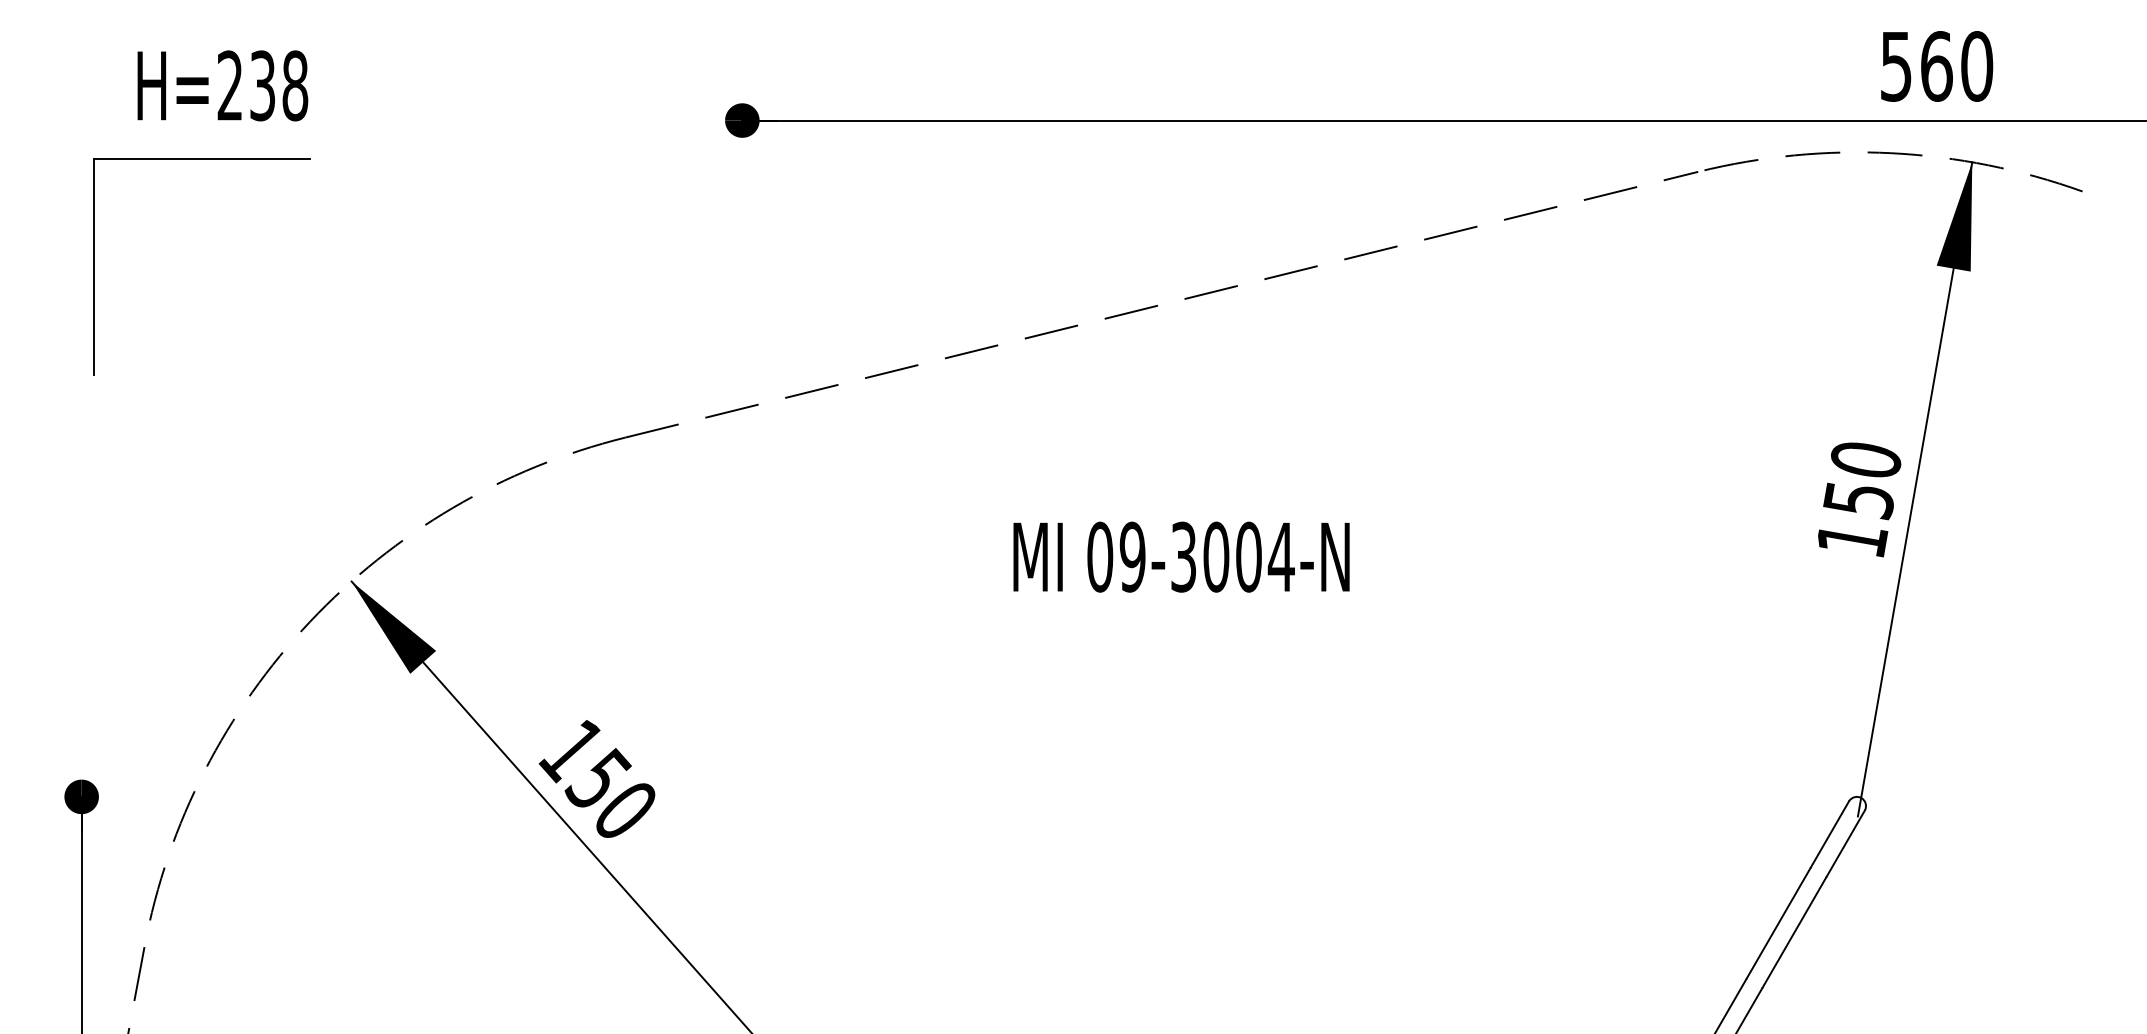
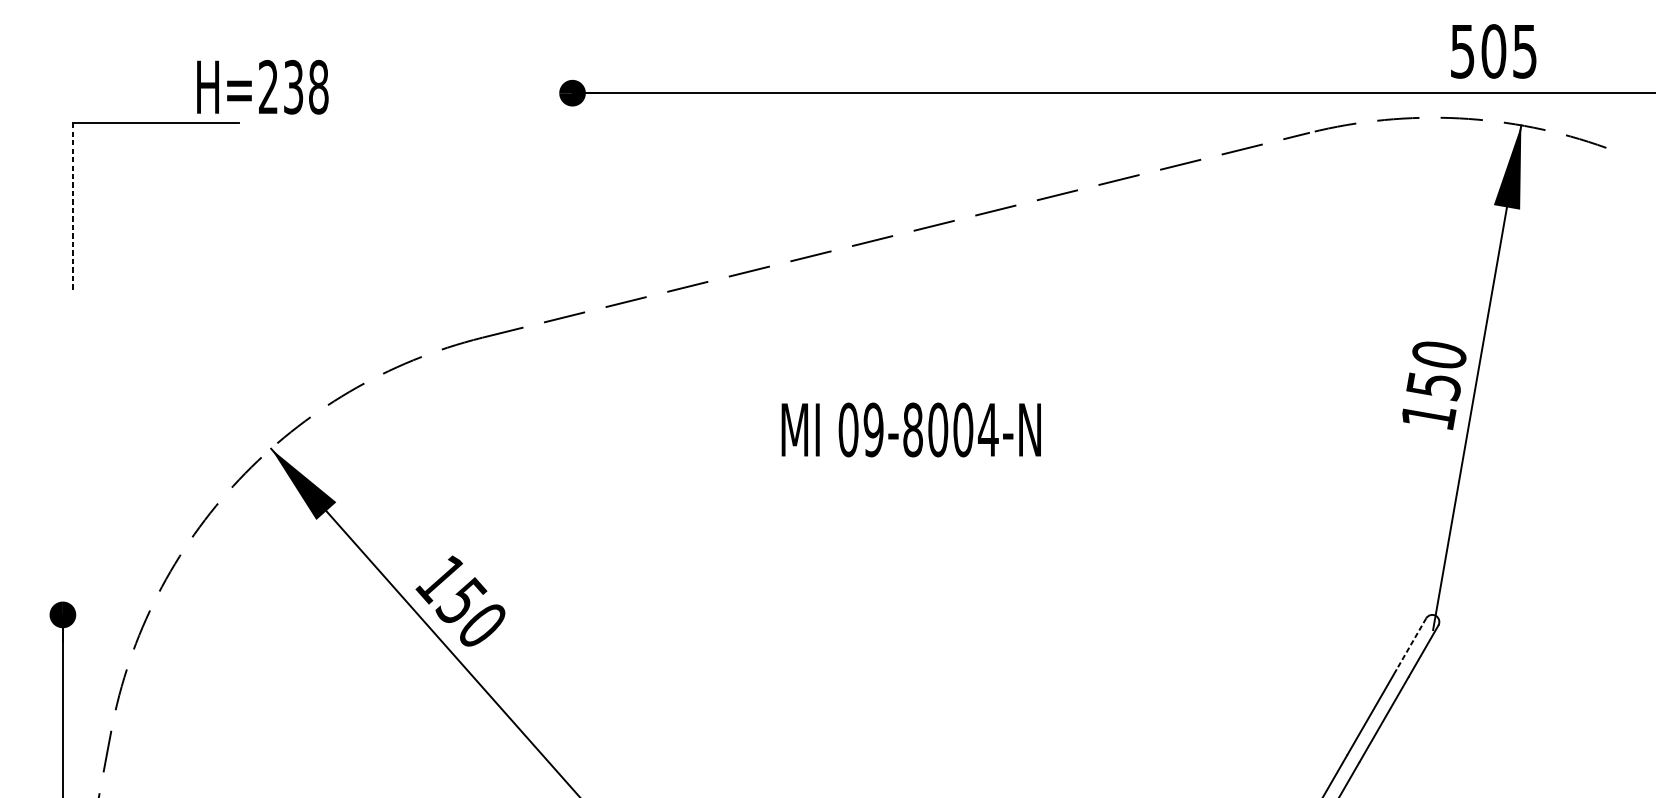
text: (1956, 66) -> (1509, 51), 560 -> 505
text: (222, 85) -> (262, 86), moved
line: (94, 267) -> (72, 206), solid -> dashed
text: (1183, 556) -> (912, 429), 09-3004-N -> 09-8004-N
line: (1829, 834) -> (1411, 643), solid -> dashed

